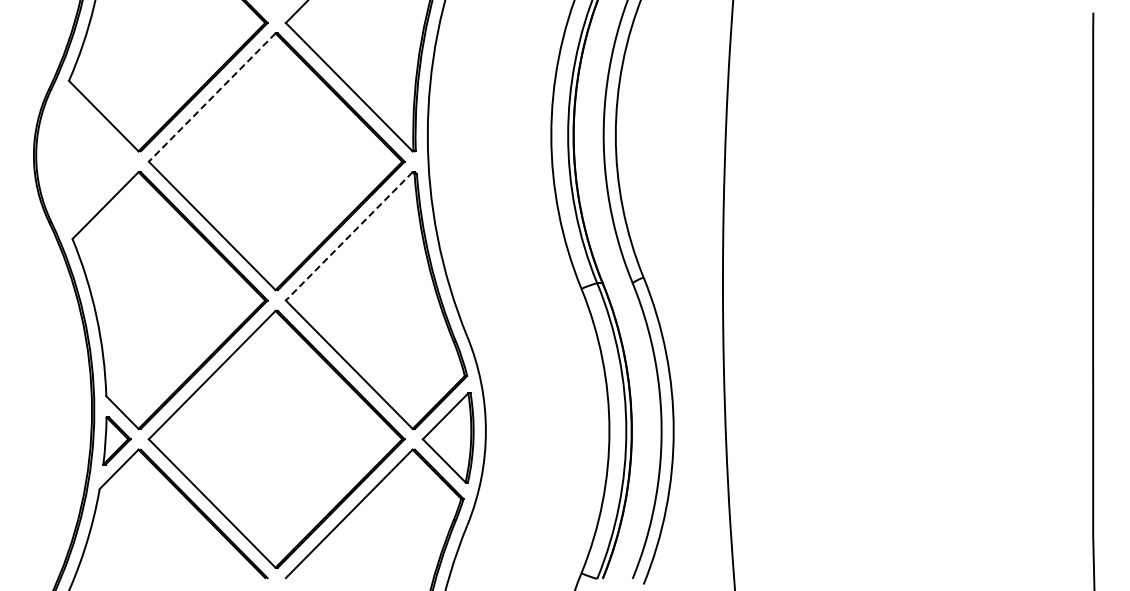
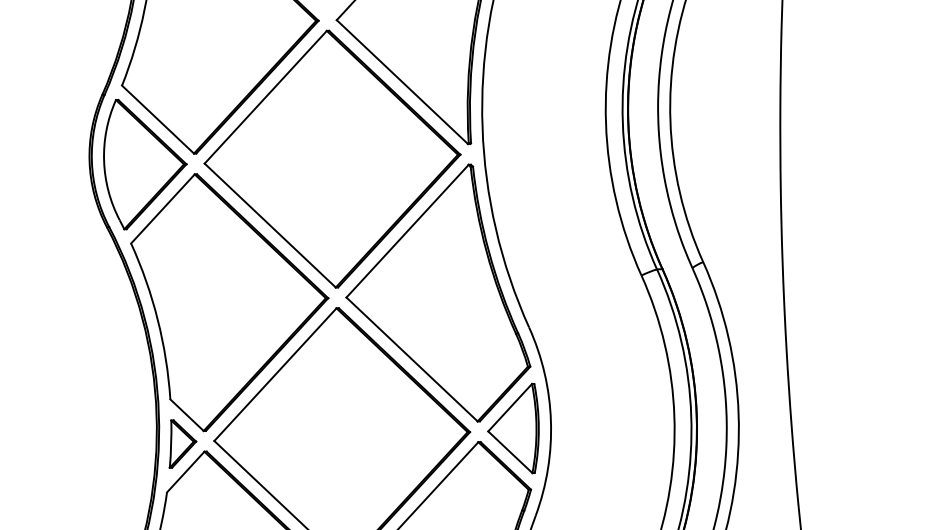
line: (211, 97) -> (265, 97), dashed -> solid
part: (89, 159) -> (145, 163), added
line: (348, 236) -> (406, 231), dashed -> solid

